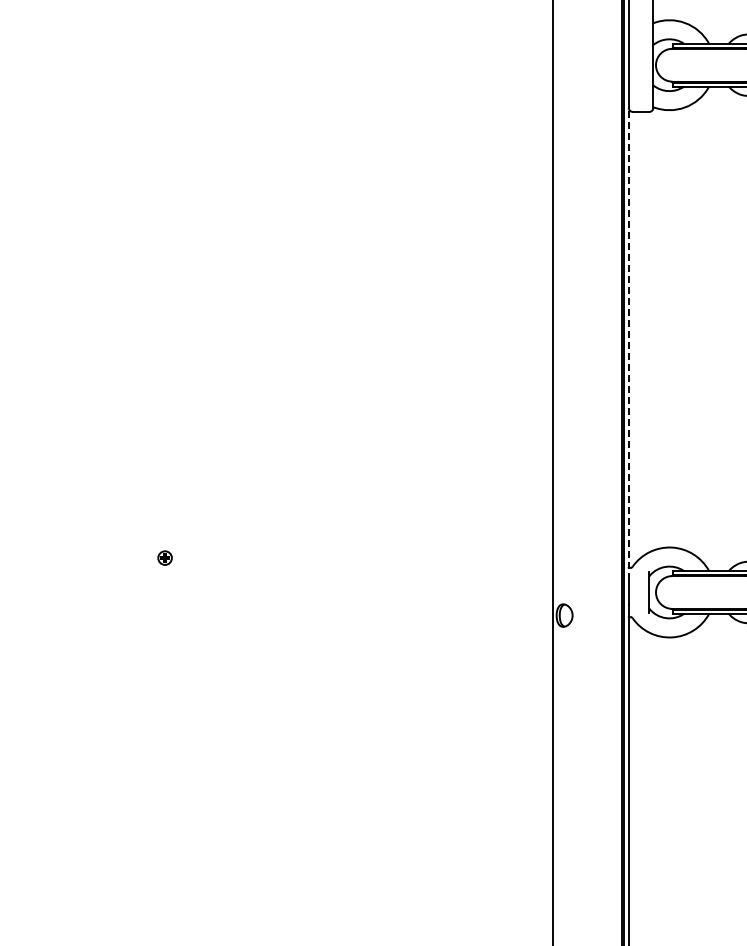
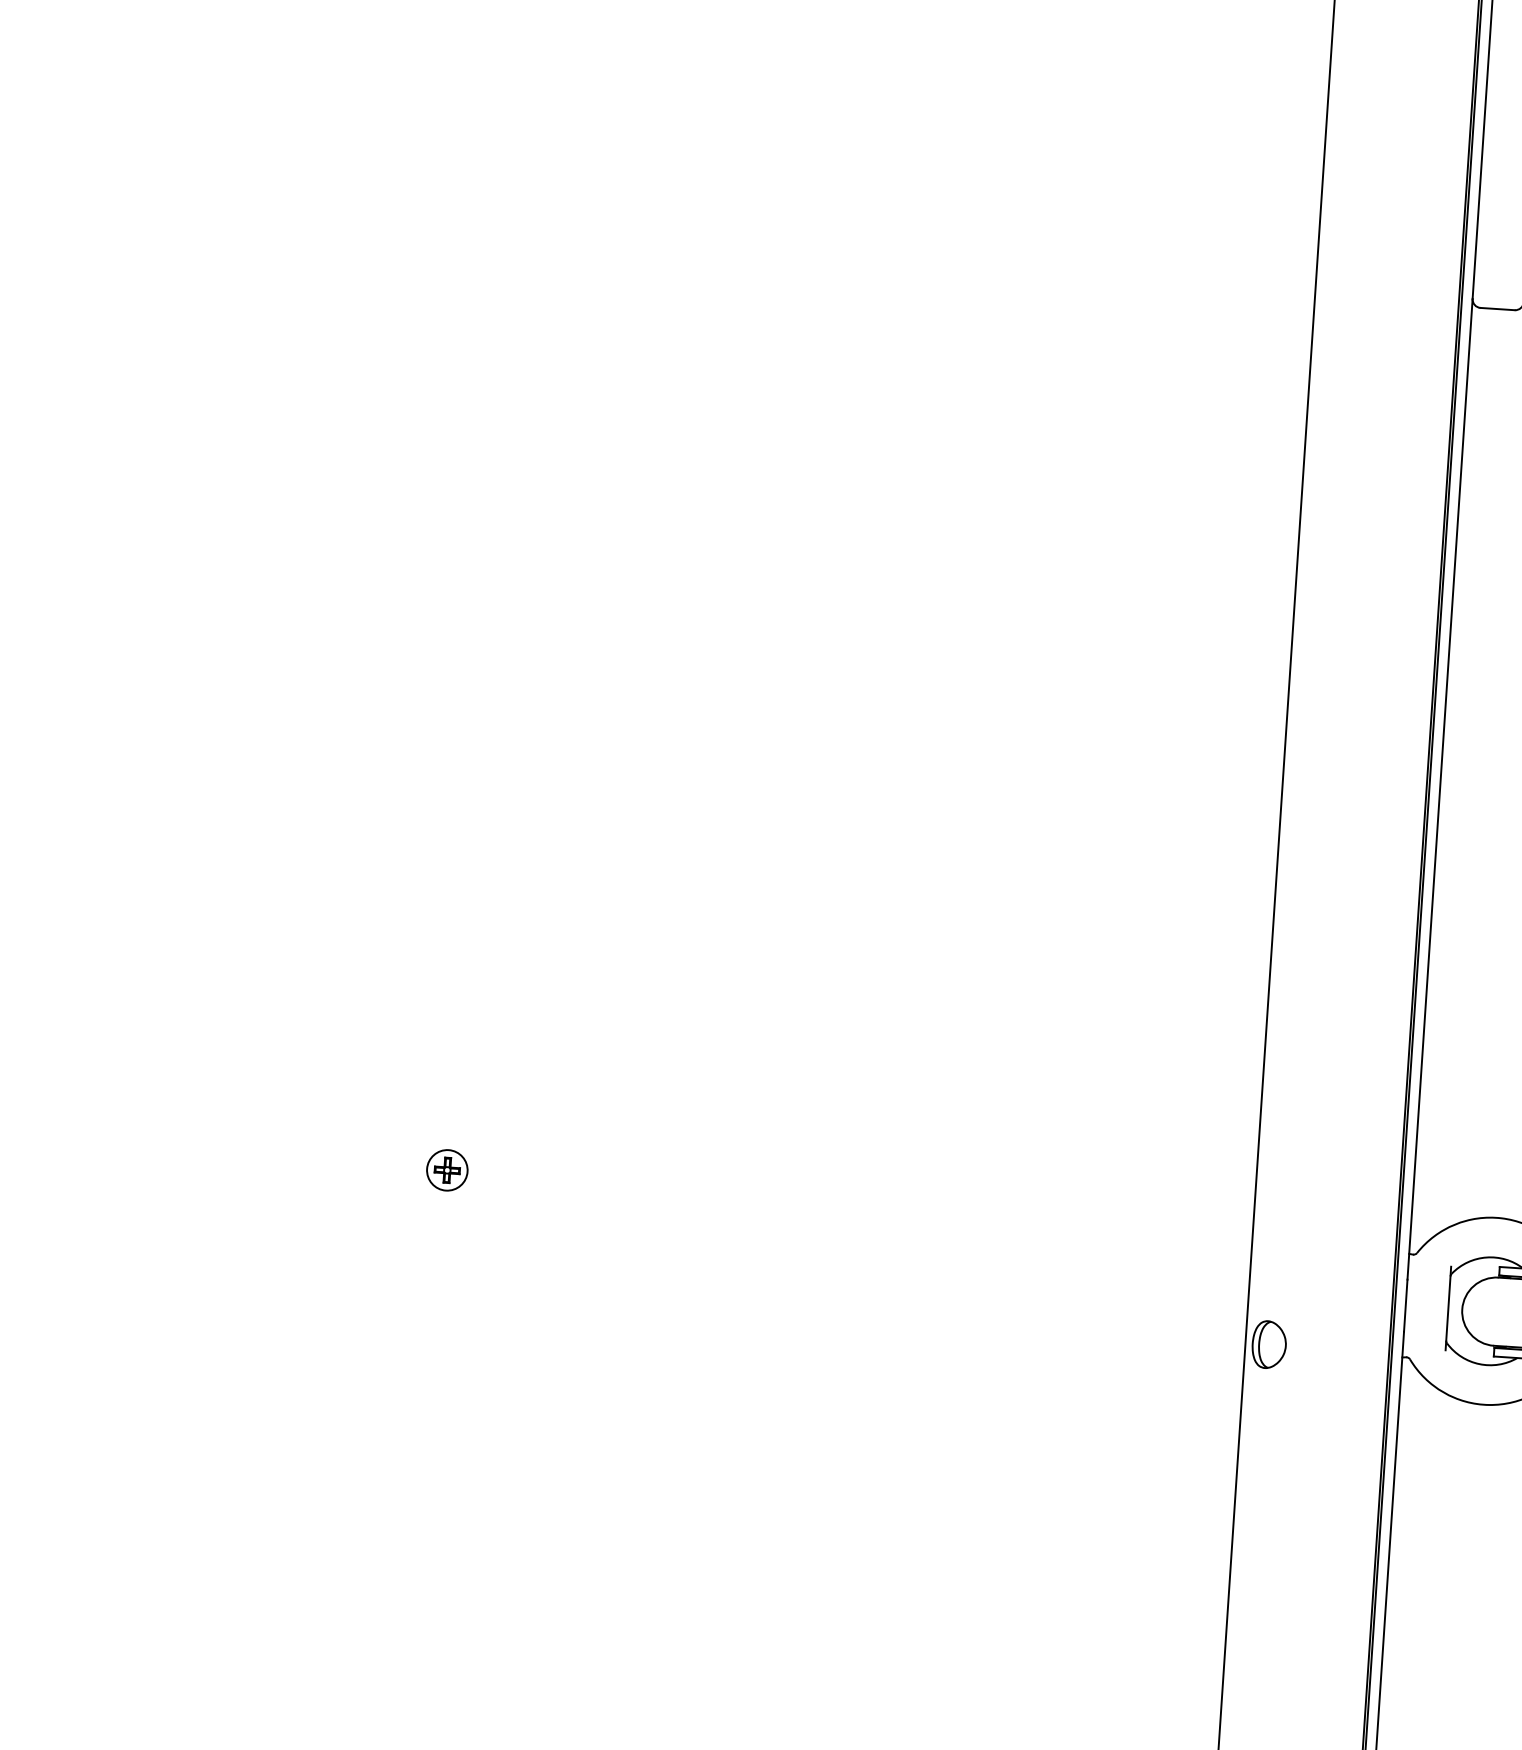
line: (628, 343) -> (1439, 788), dashed -> solid
part: (164, 557) -> (446, 1168), size x1.43

